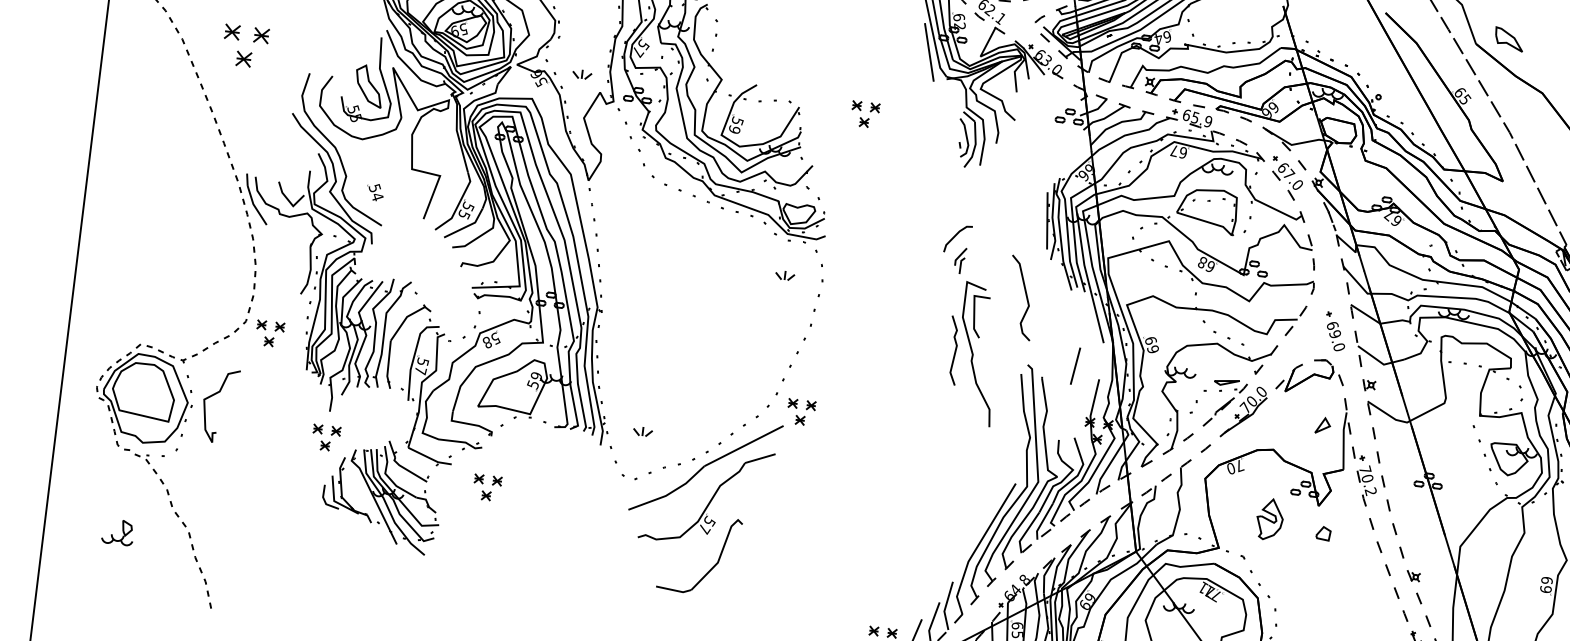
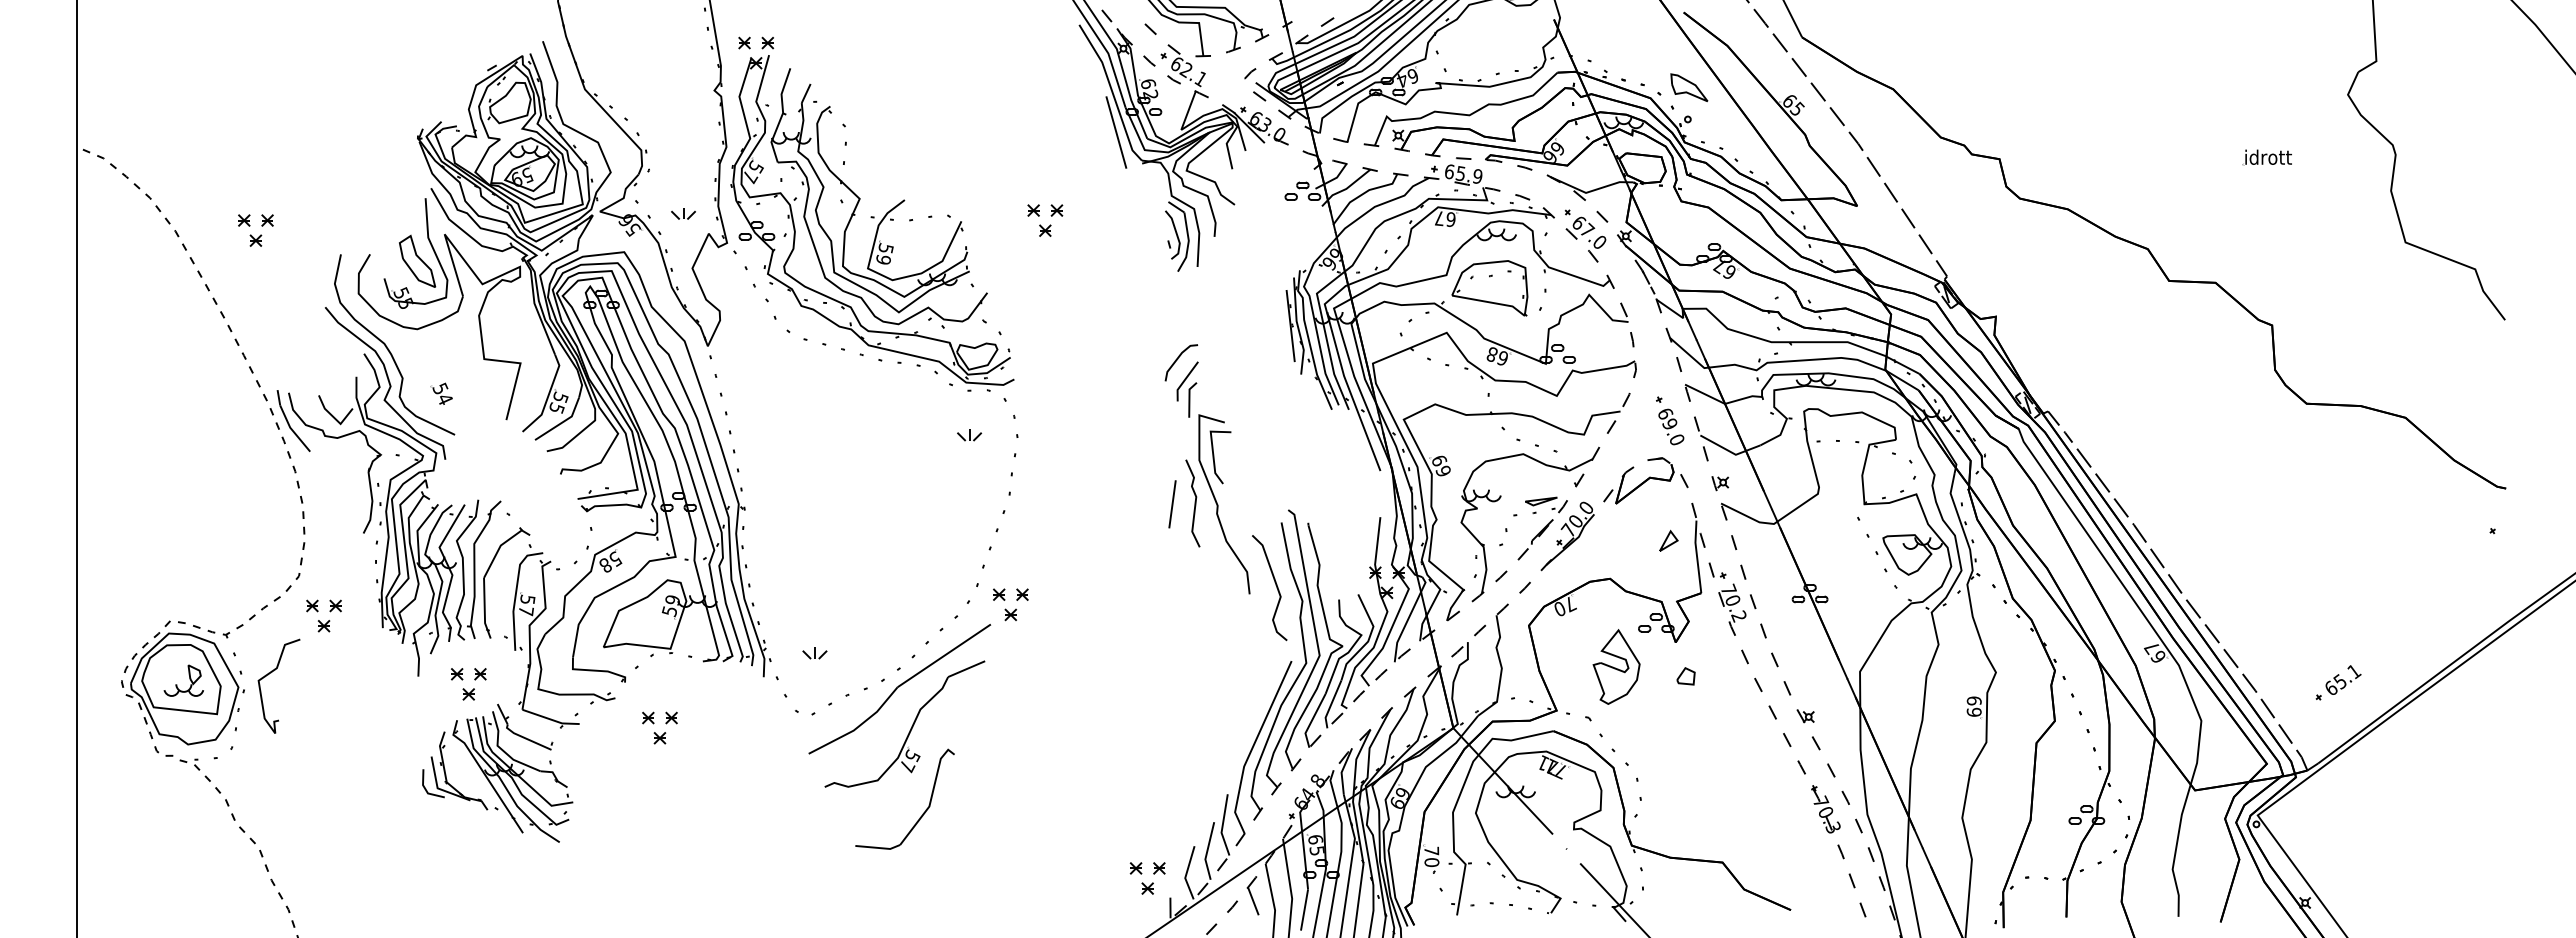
part: (1509, 39) -> (1689, 87), moved
part: (245, 46) -> (255, 230), size x0.62
part: (960, 260) -> (1187, 389), size x1.67
curve: (1025, 296) -> (1275, 585), moved
part: (266, 329) -> (318, 611), moved
line: (1075, 366) -> (1172, 504), moved
part: (325, 438) -> (468, 684), moved
part: (483, 483) -> (654, 723), moved
part: (1269, 519) -> (1616, 666), size x1.43
part: (122, 531) -> (189, 679), moved

